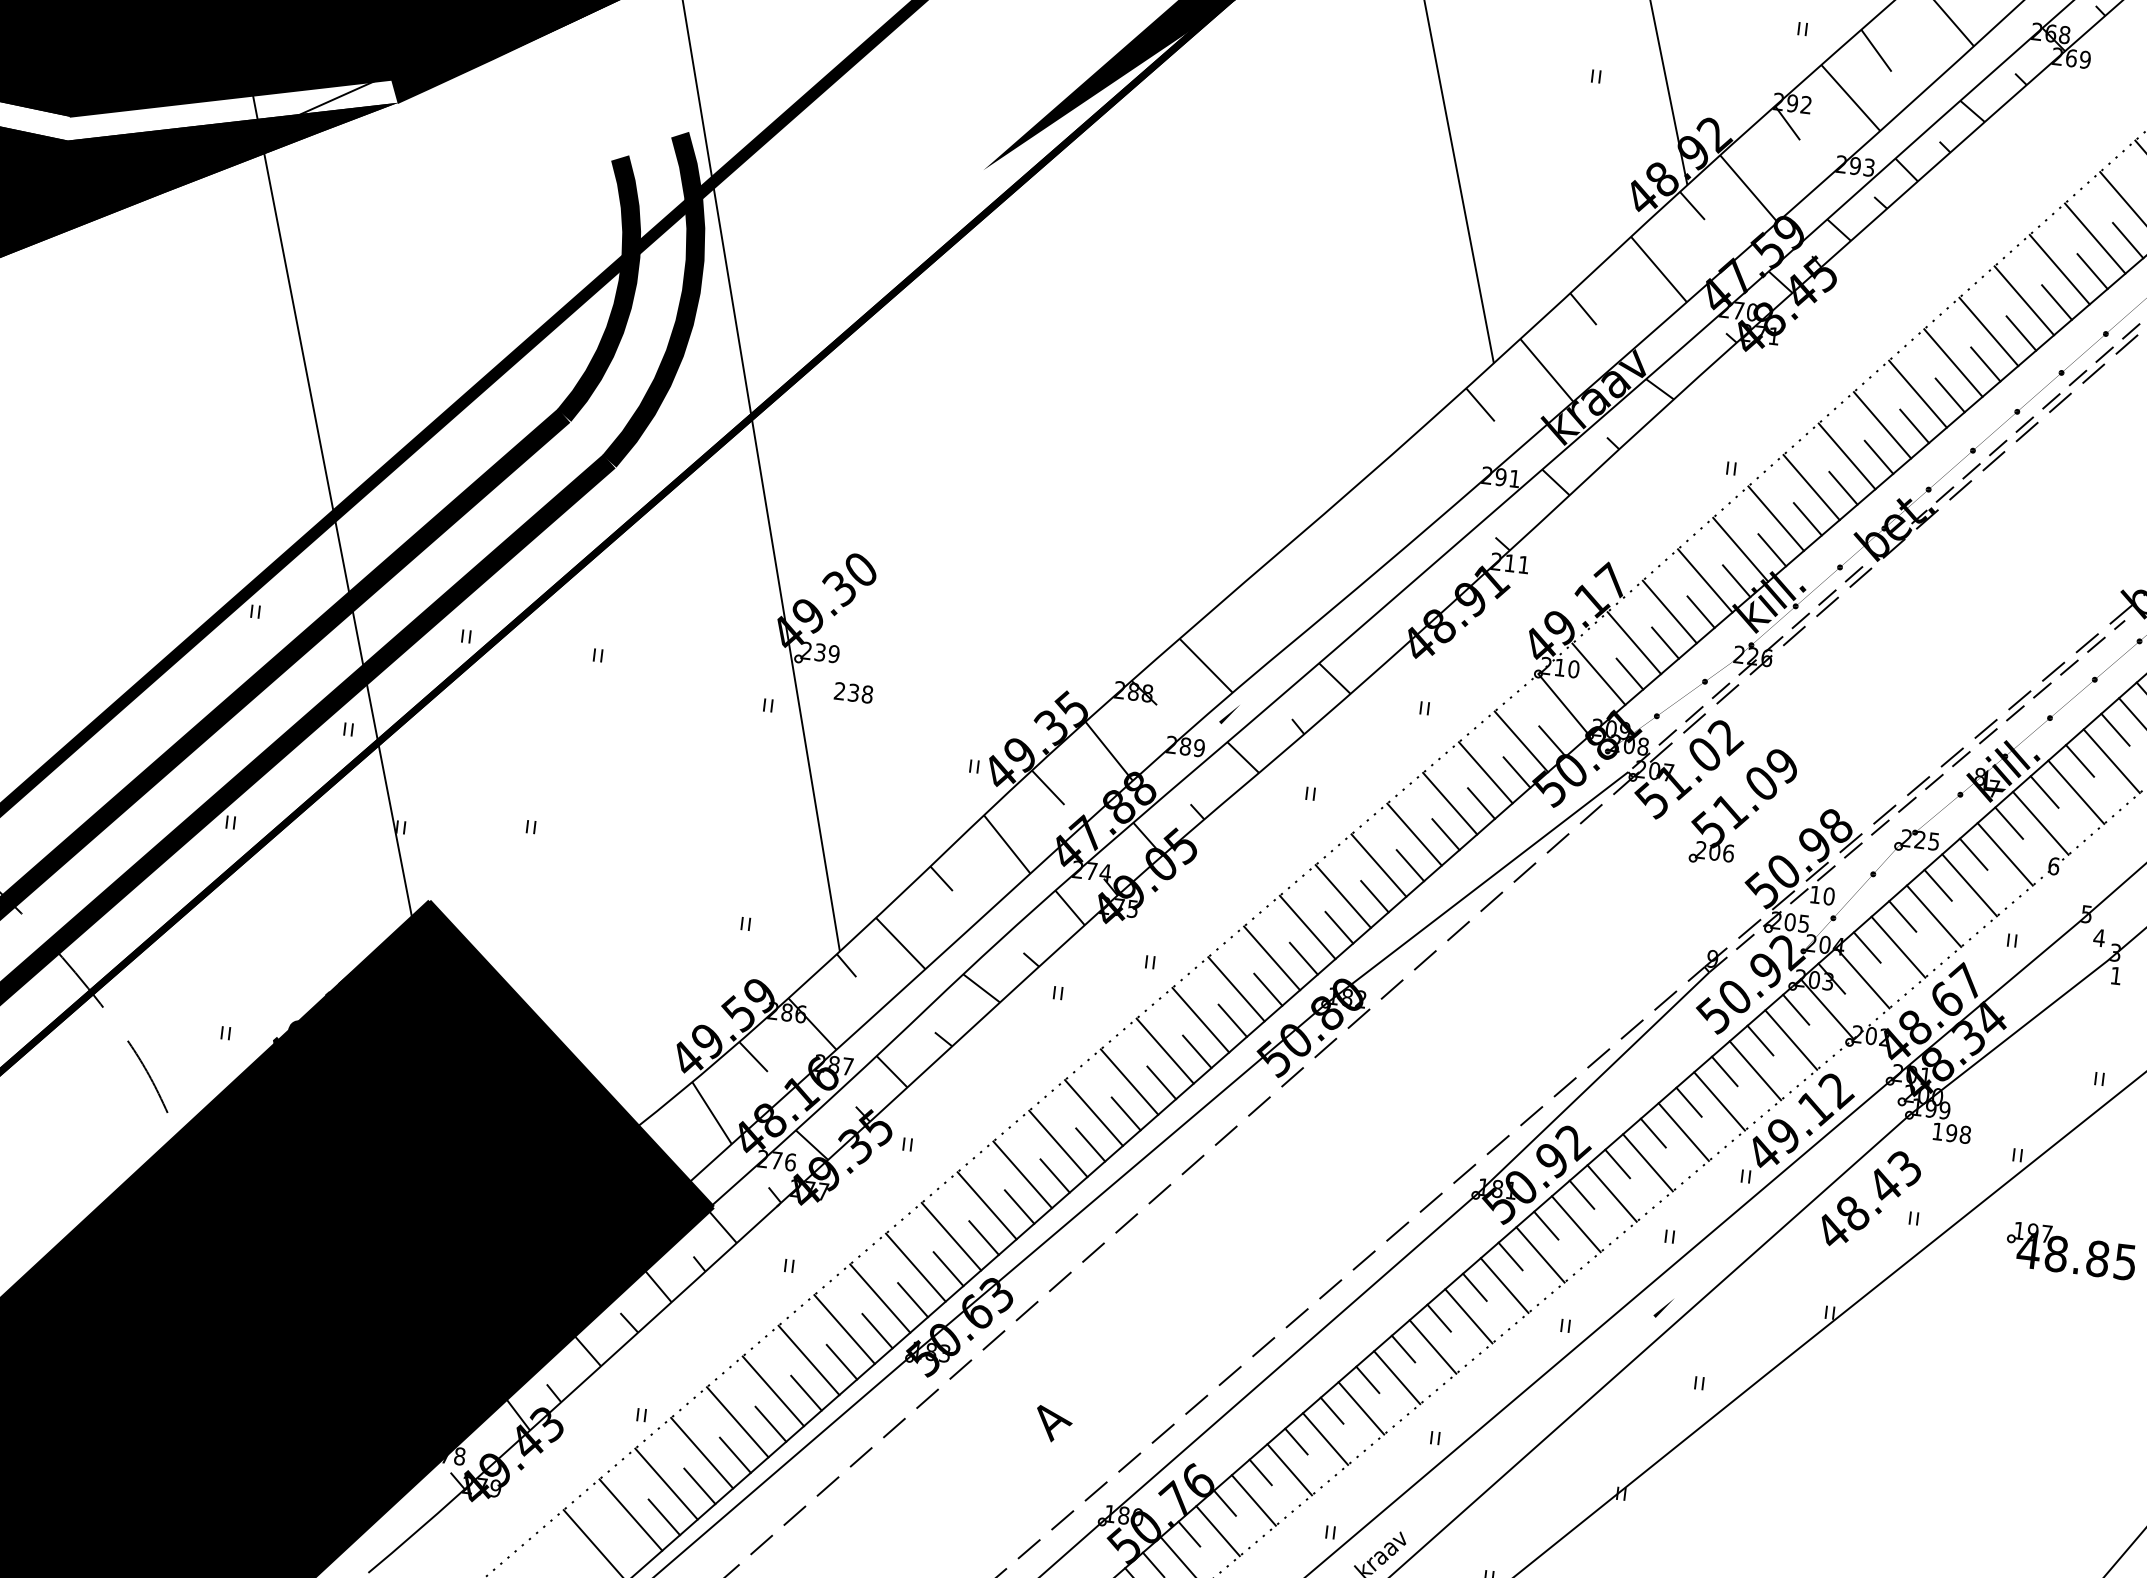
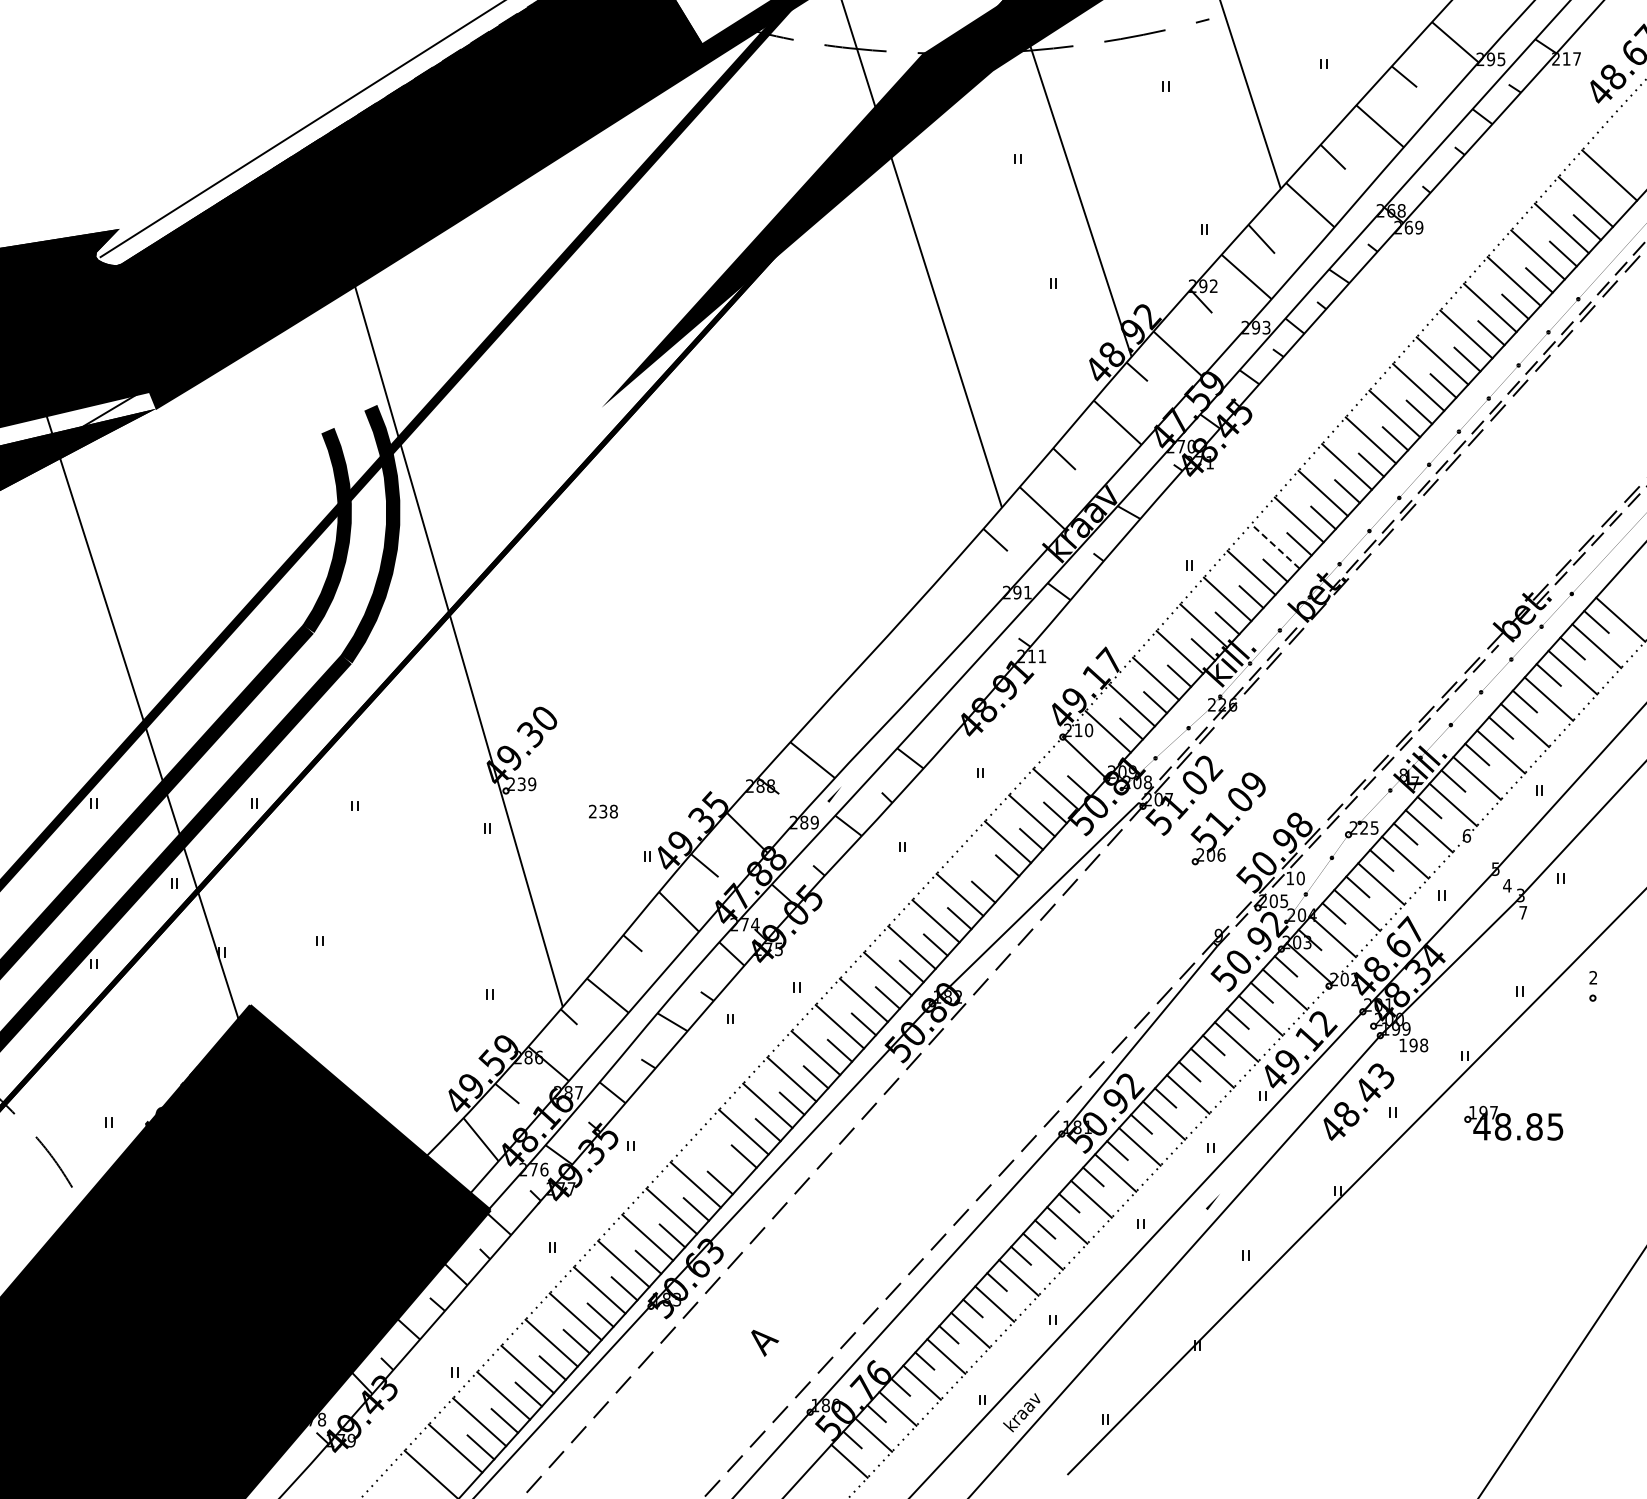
line: (1847, 456) -> (1275, 546), solid -> dashed
text: (853, 692) -> (603, 811), moved
line: (1413, 834) -> (983, 868), removed
text: (2116, 975) -> (1523, 912), 1 -> 7
line: (1022, 1174) -> (719, 1158), removed

